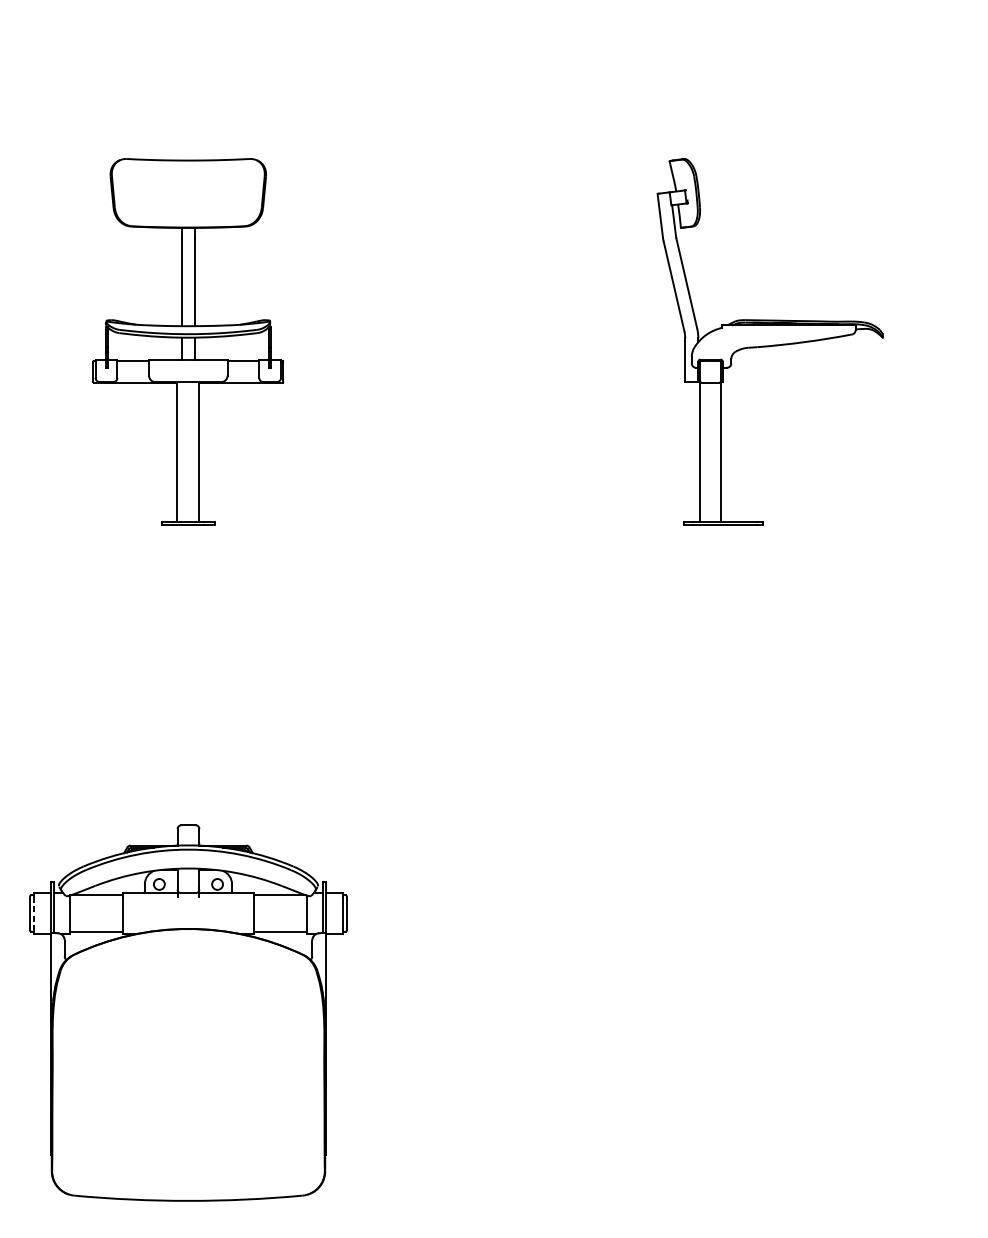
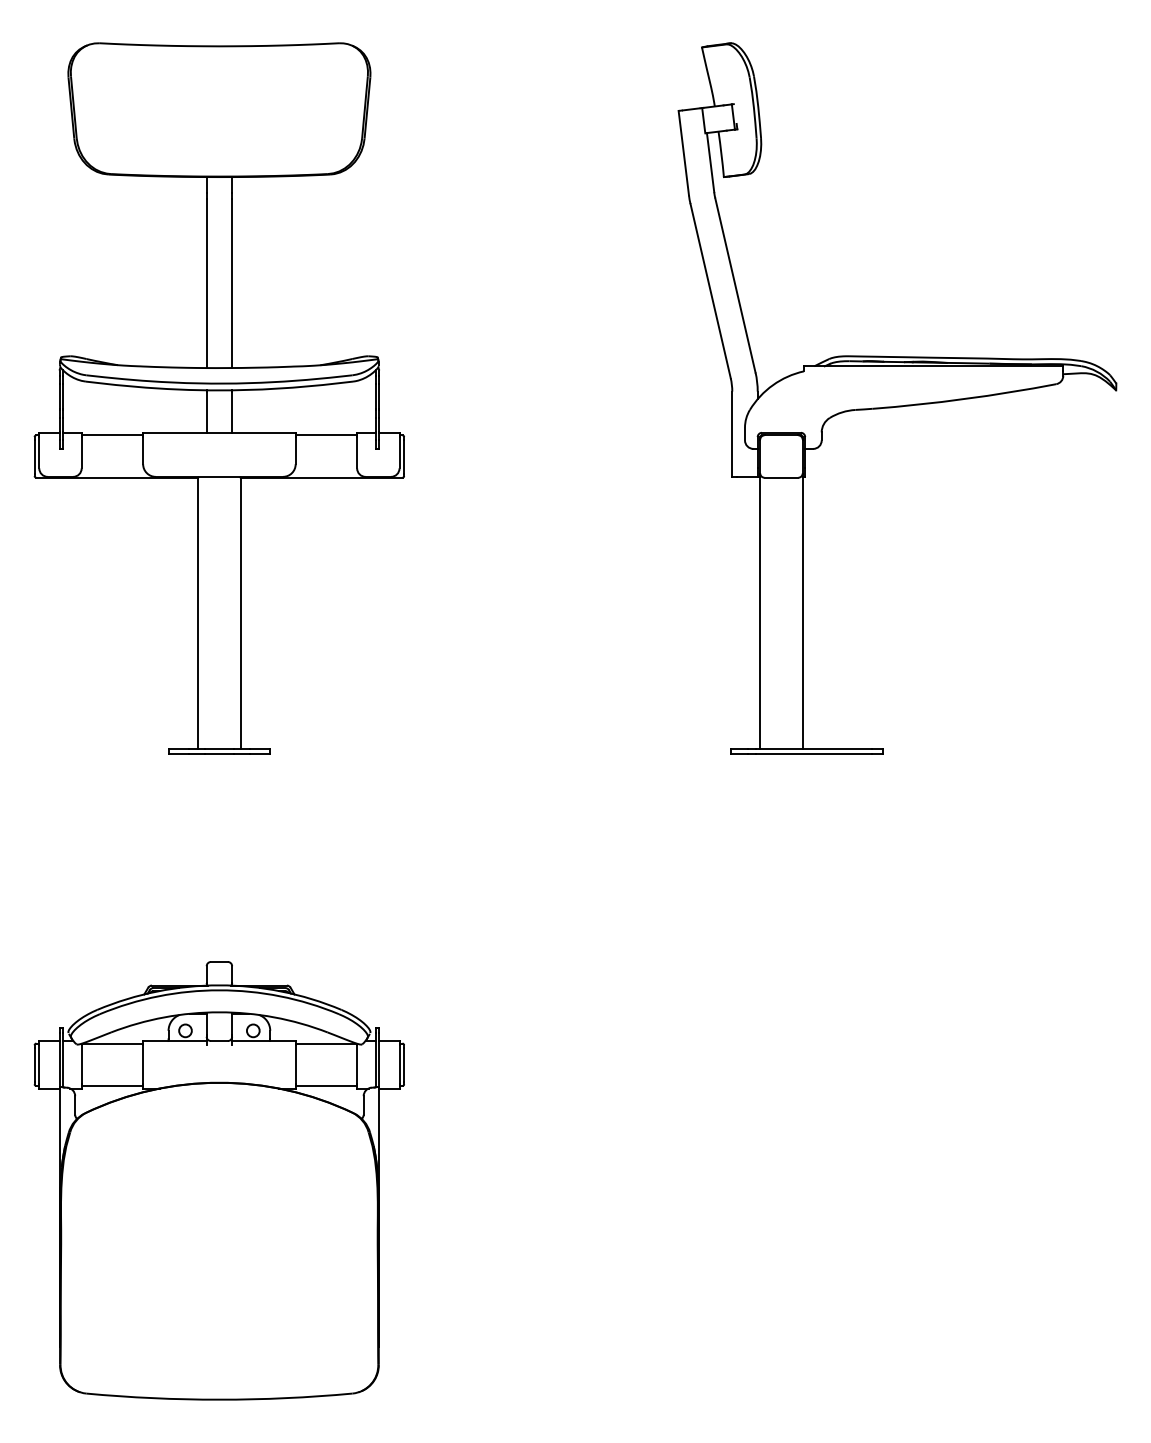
part: (187, 341) -> (218, 398), size x1.67
part: (770, 341) -> (897, 398), size x1.67
line: (34, 914) -> (39, 1065), dashed -> solid

